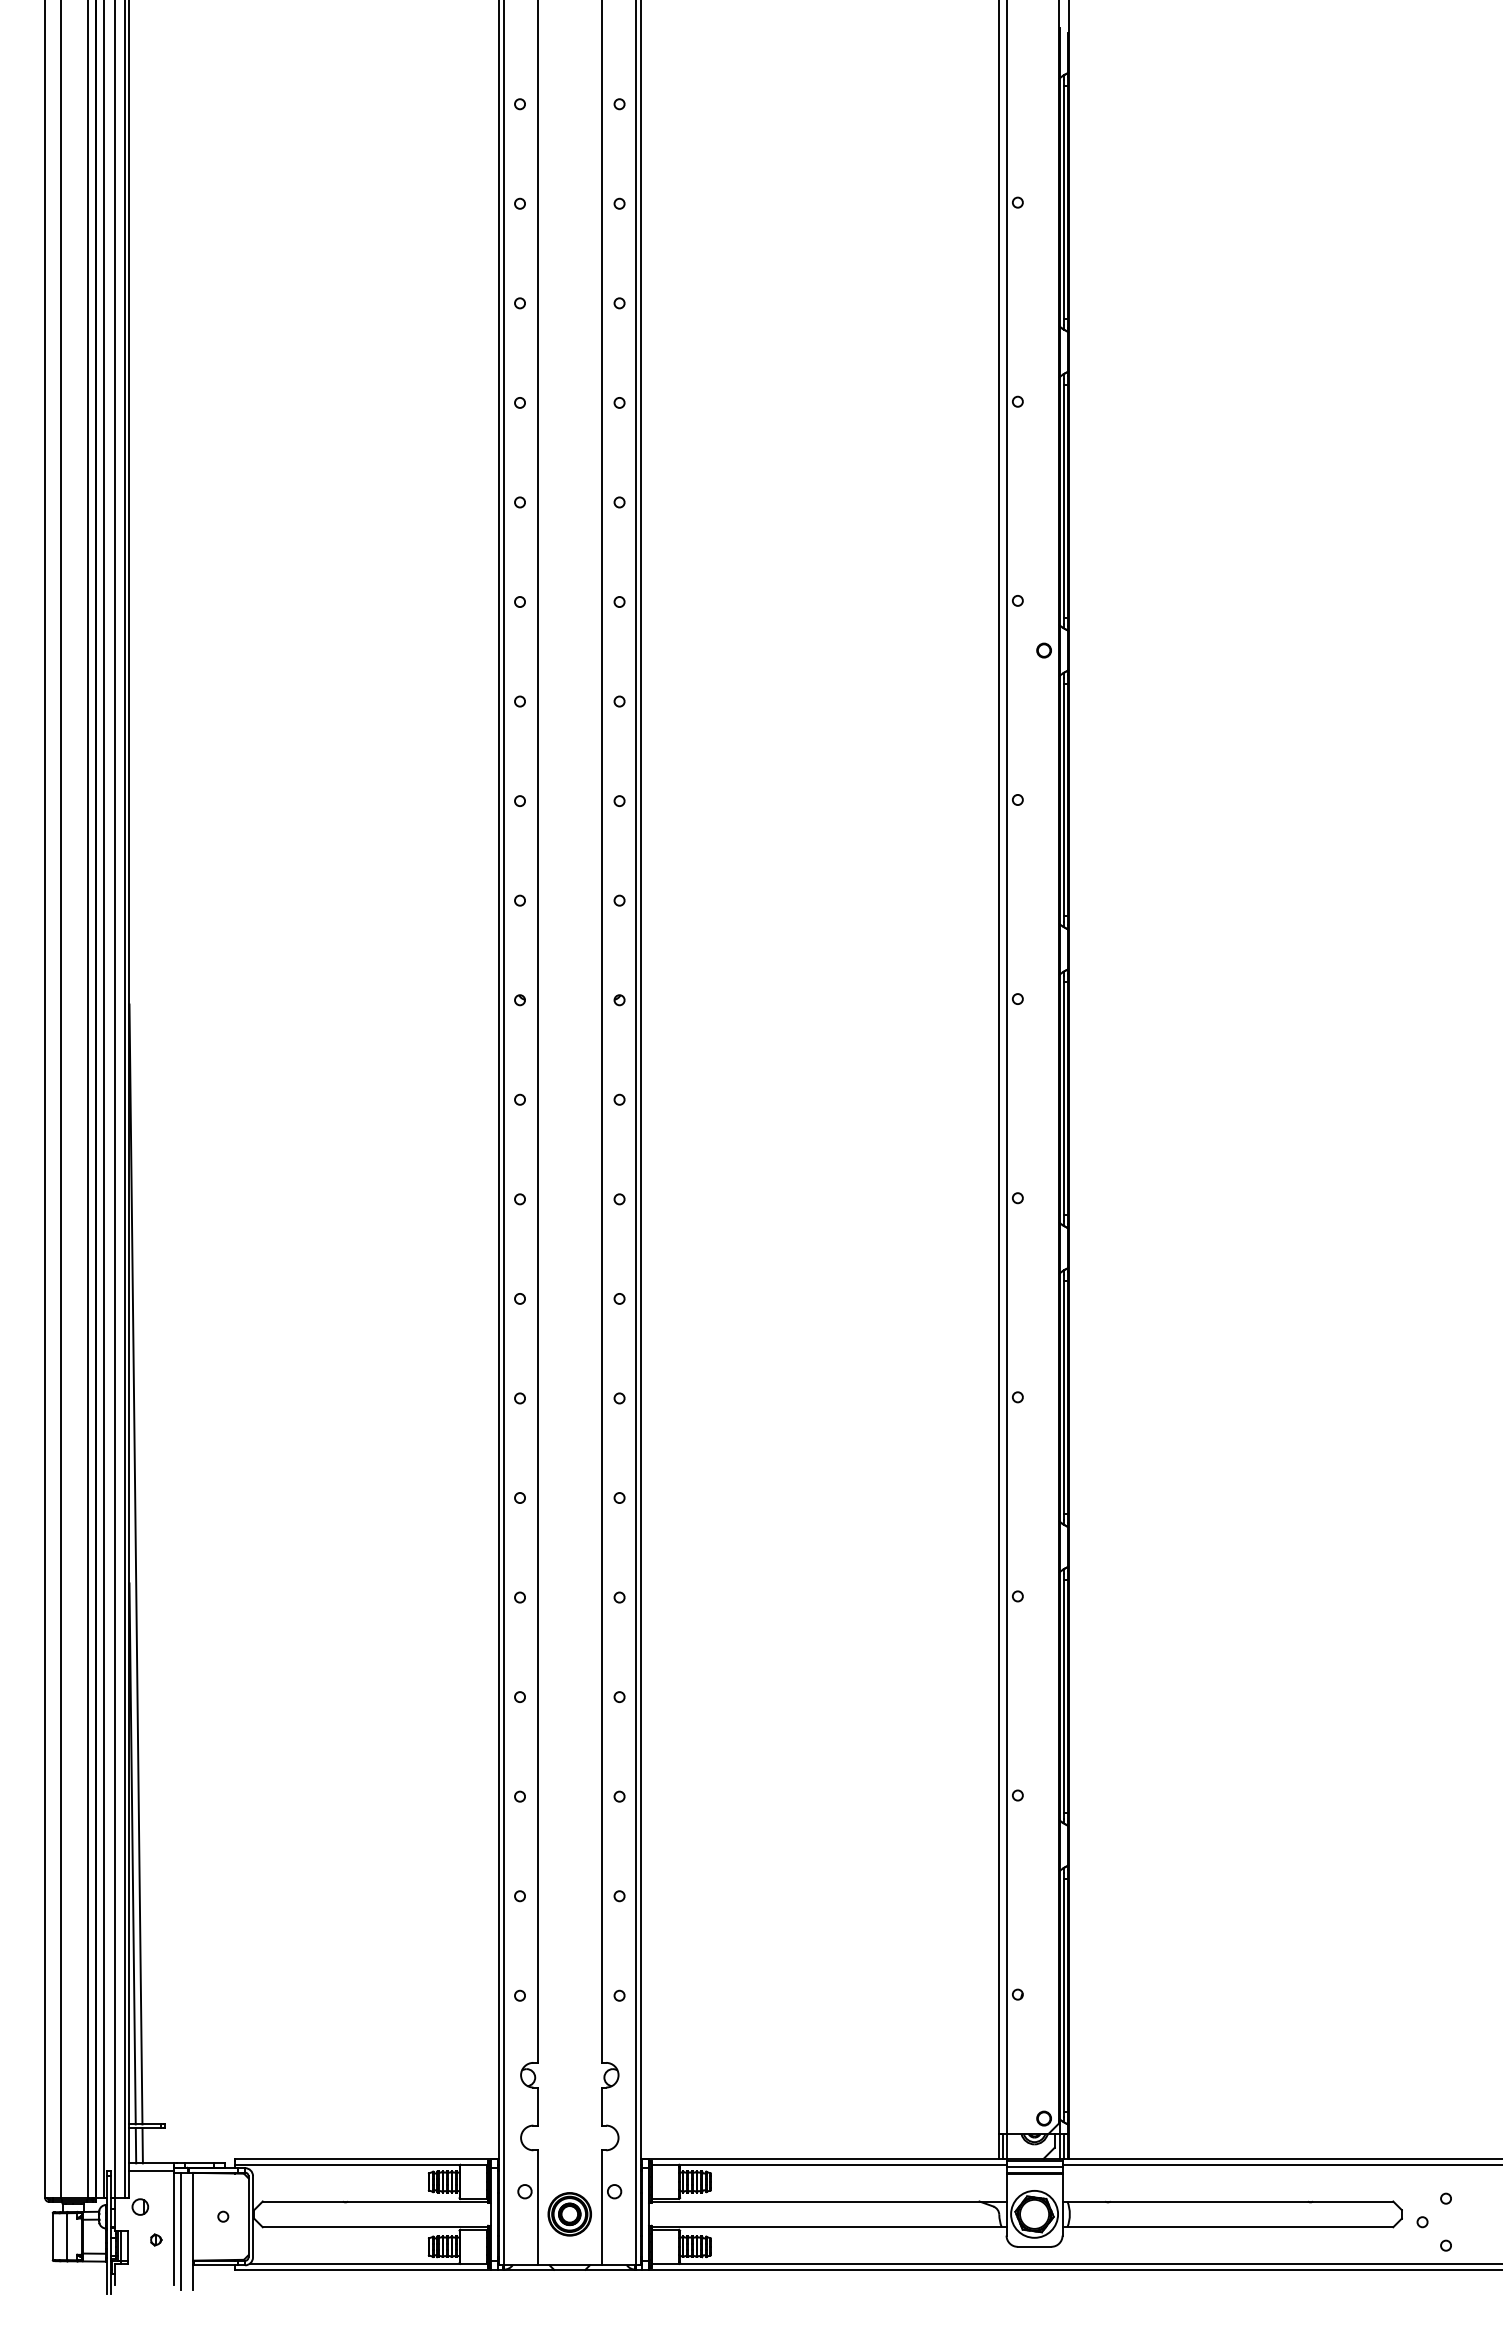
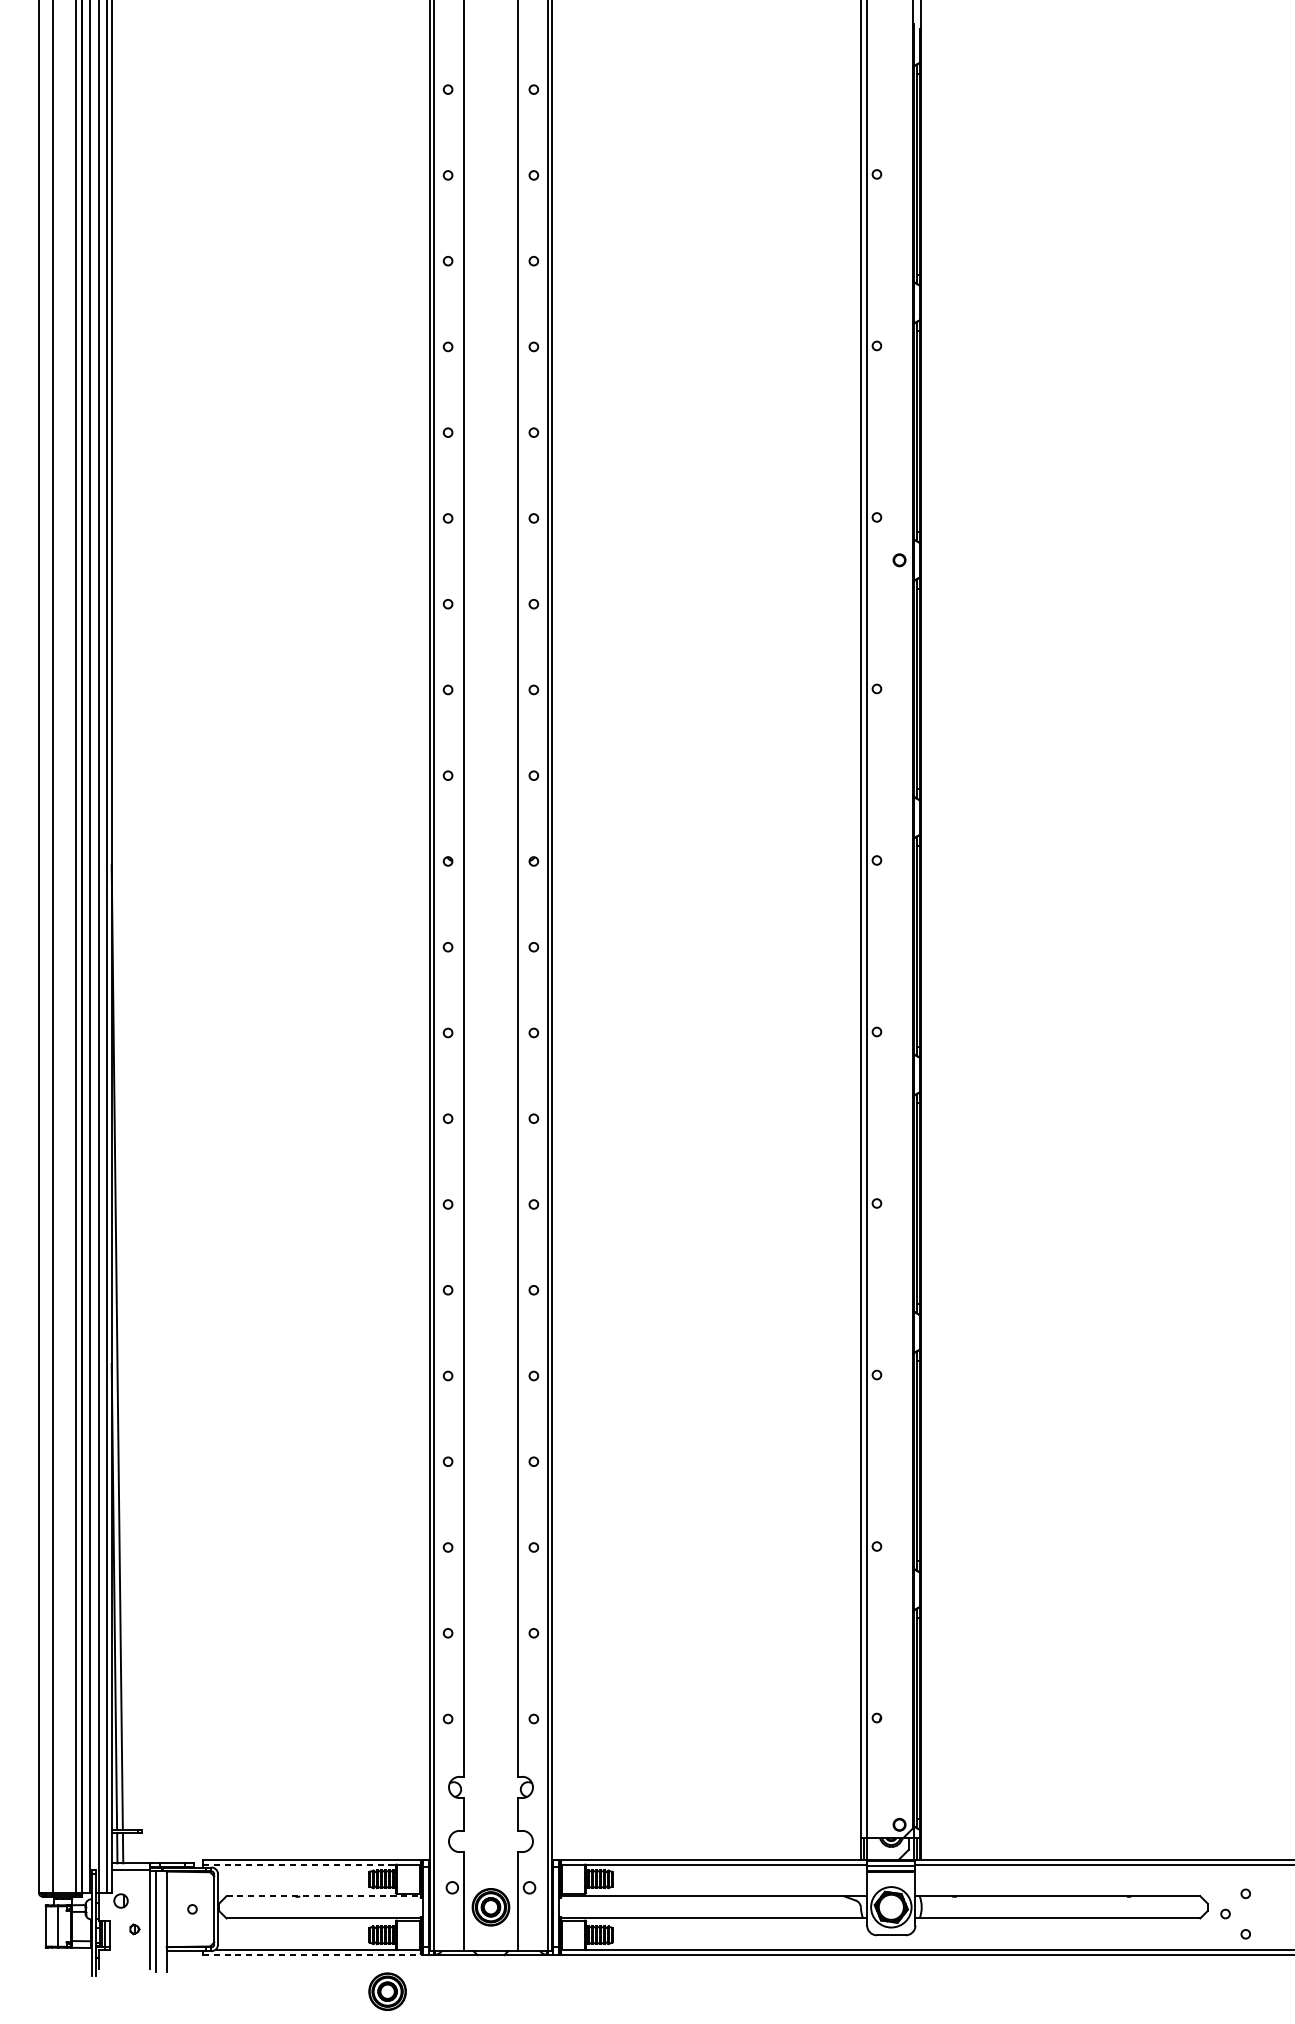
line: (348, 2165) -> (300, 1865), solid -> dashed
line: (375, 2201) -> (323, 1896), solid -> dashed
line: (362, 2269) -> (312, 1954), solid -> dashed
part: (449, 2312) -> (387, 1991), added

